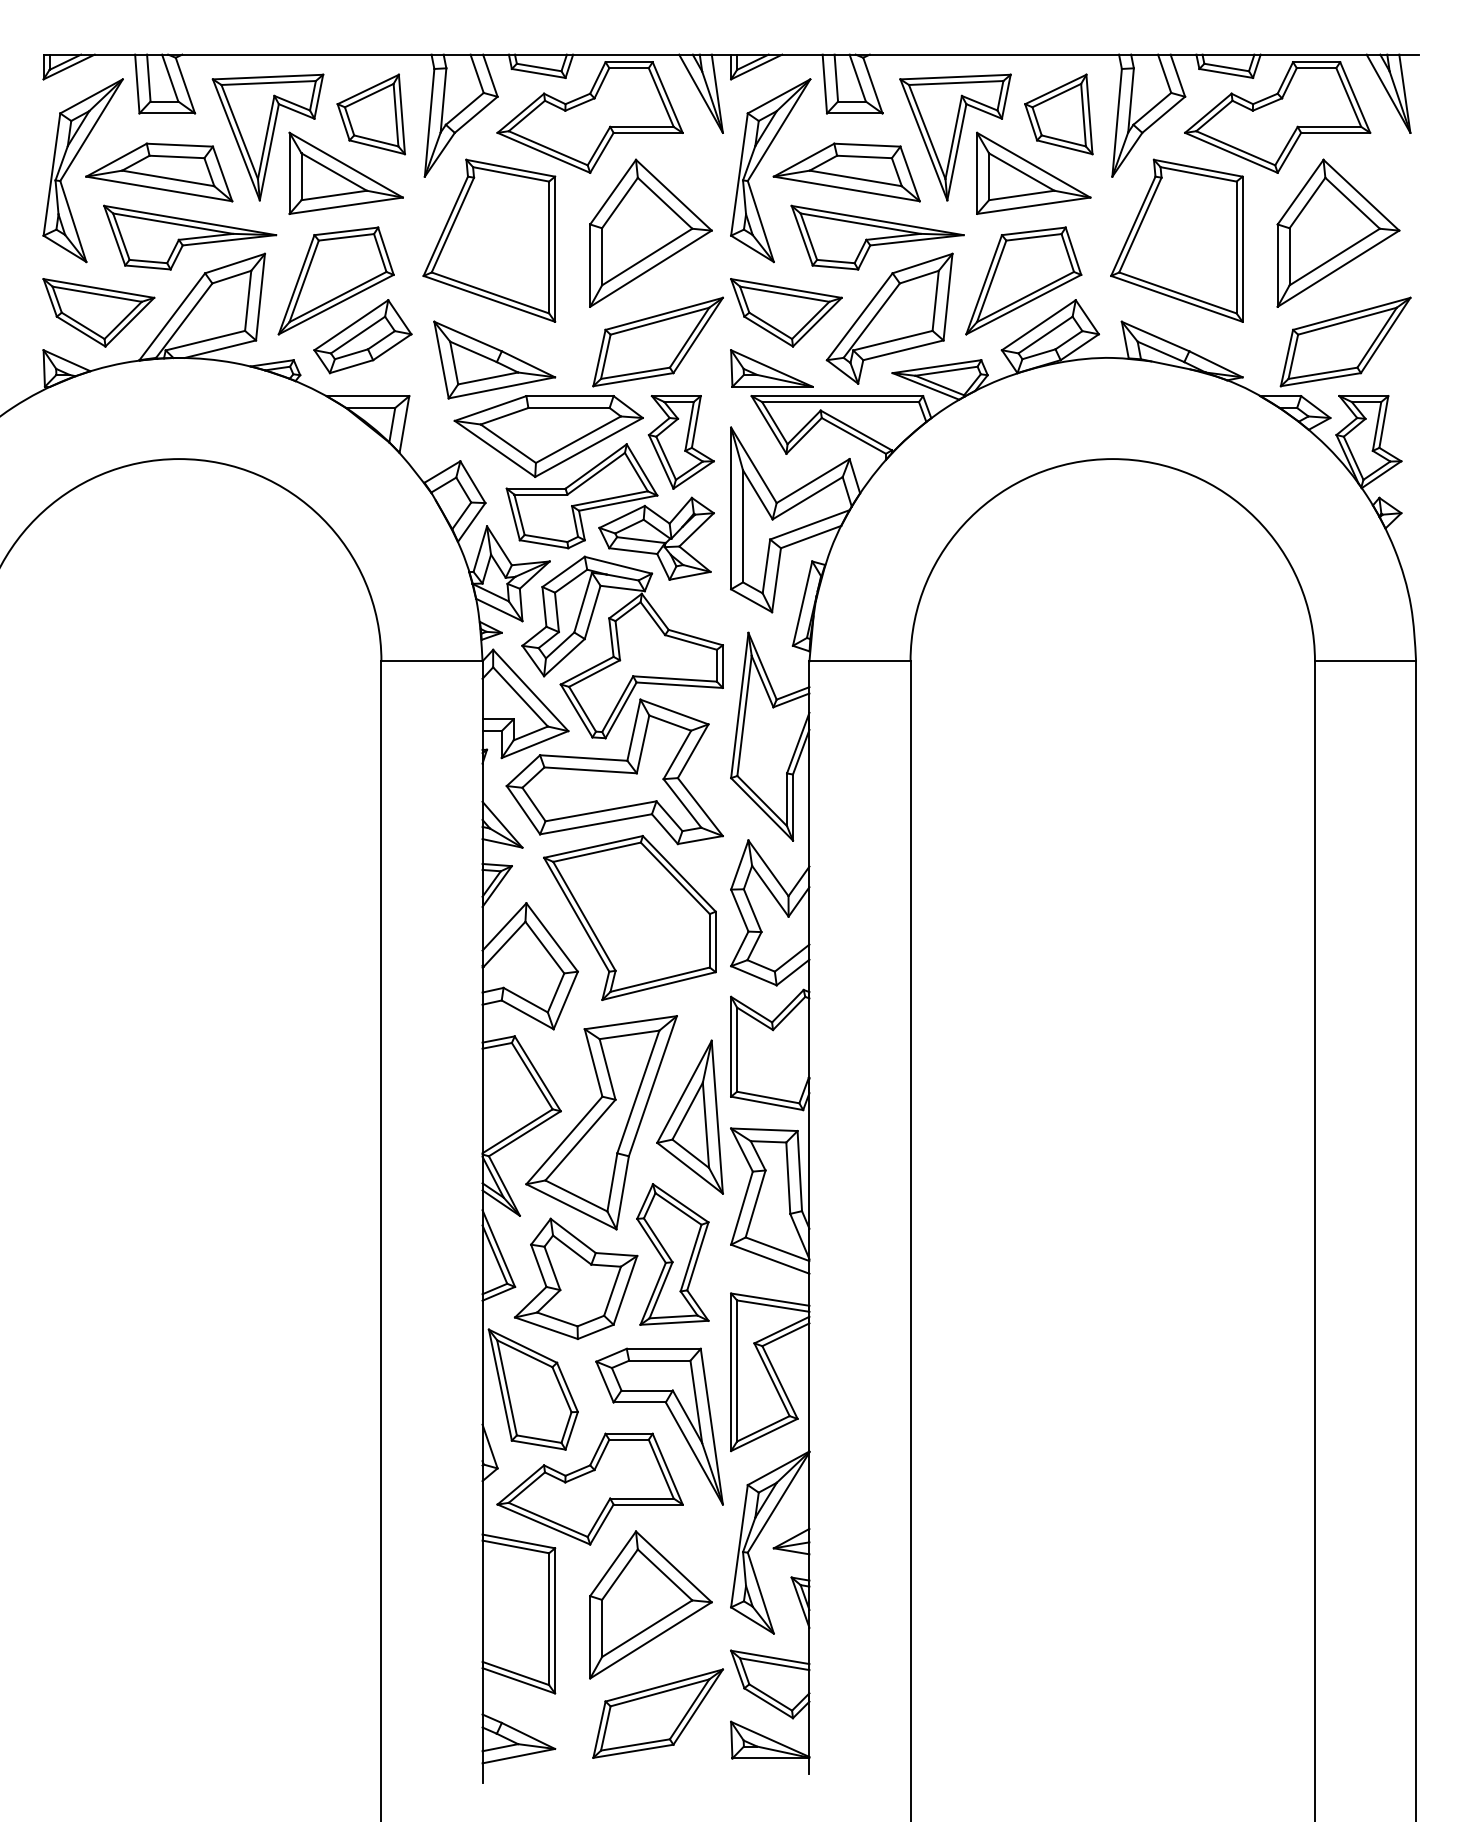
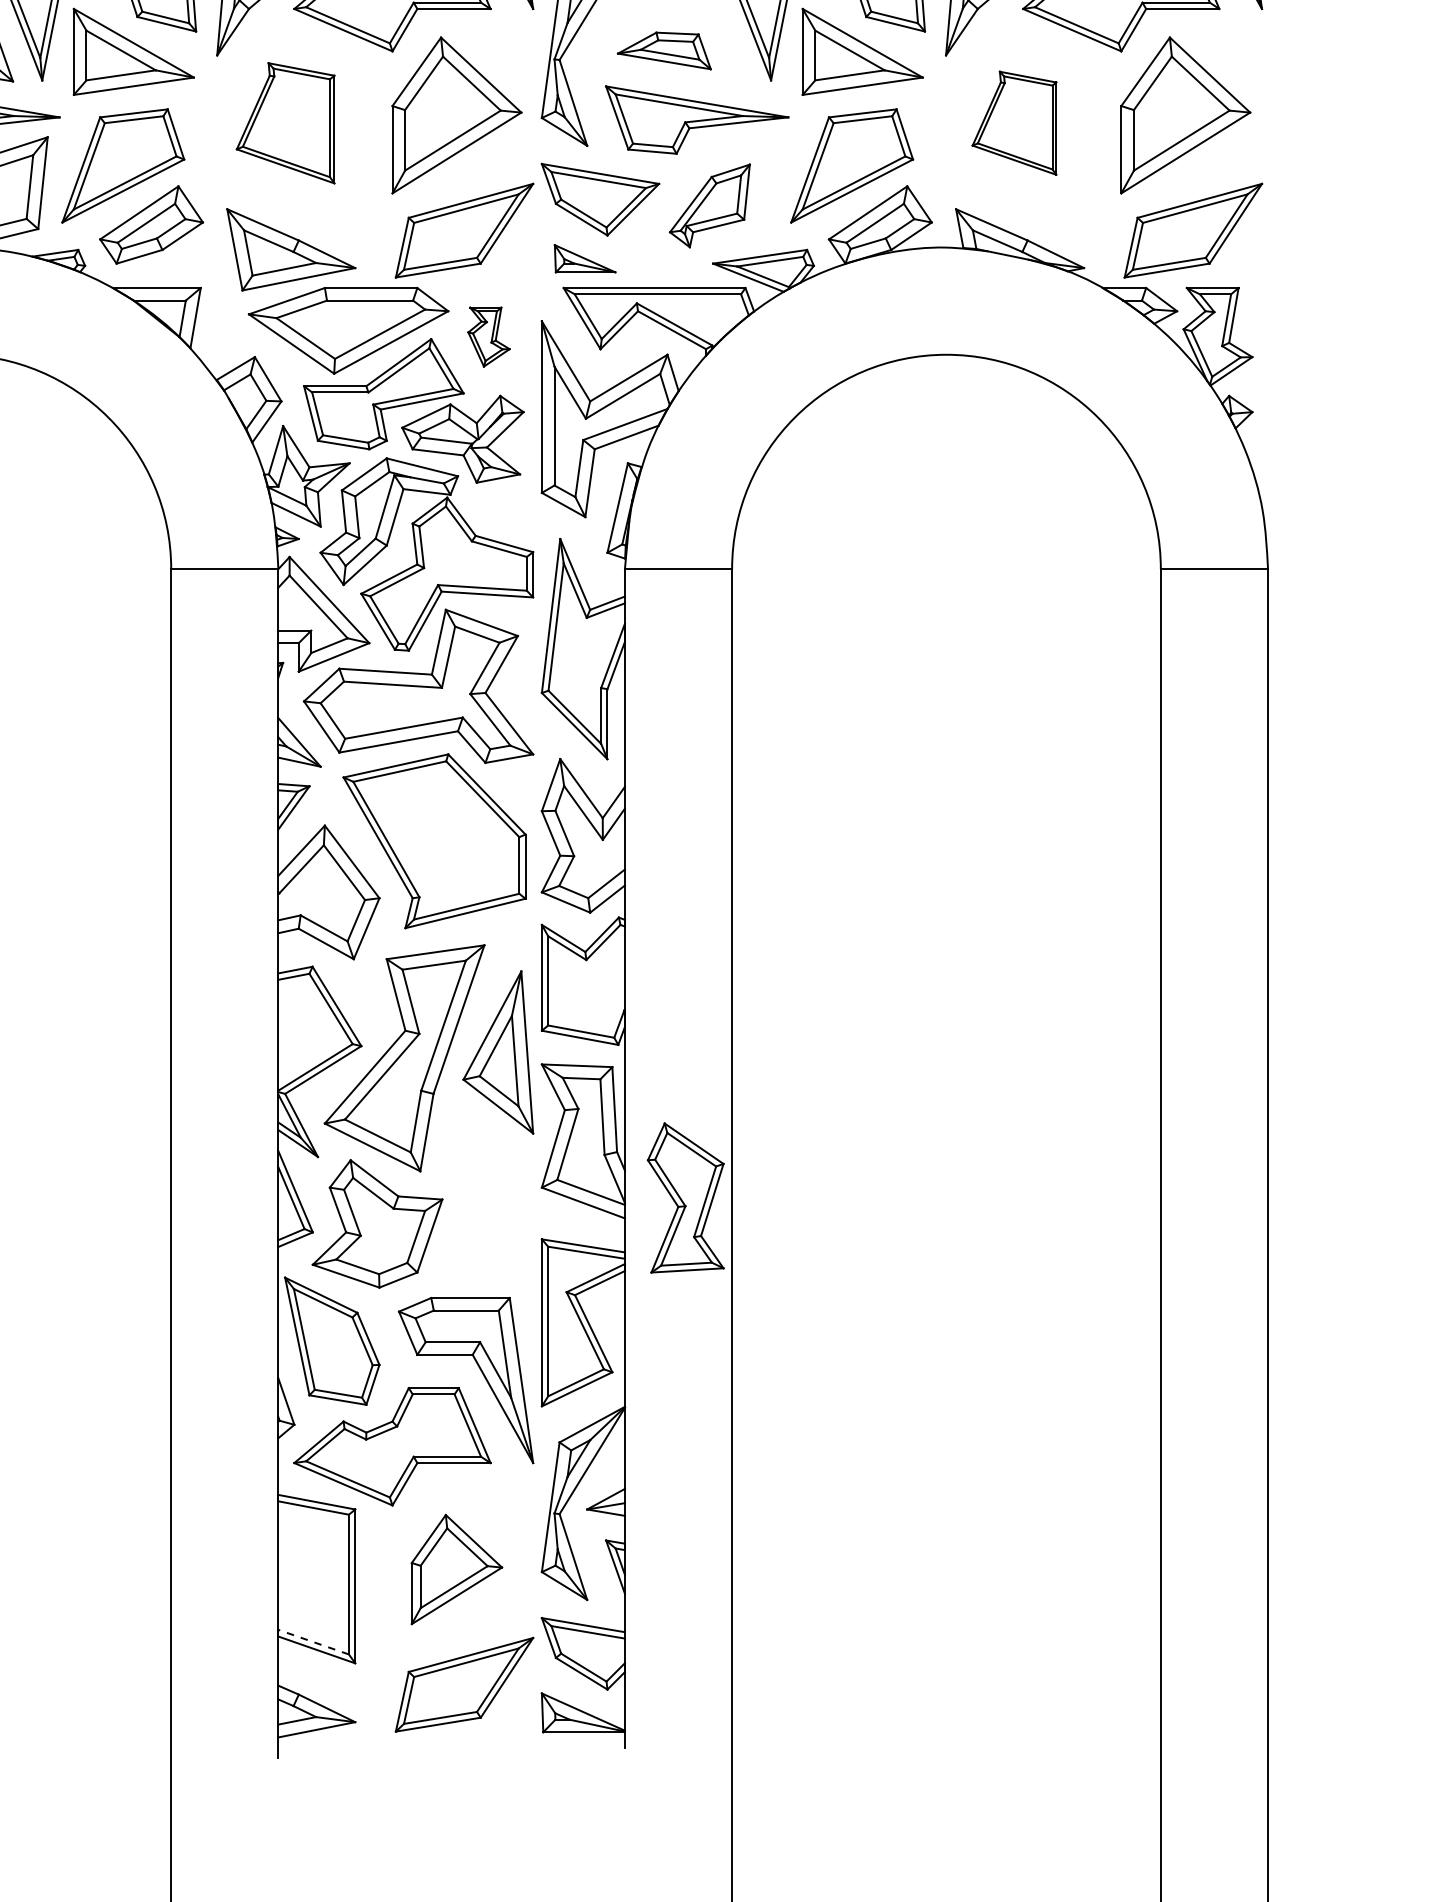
part: (846, 172) -> (664, 50), size x0.6
part: (489, 240) -> (285, 123), size x0.7
part: (1176, 240) -> (1014, 123), size x0.6
part: (889, 318) -> (709, 205), size x0.6
part: (771, 368) -> (584, 258), size x0.7
part: (680, 442) -> (488, 337), size x0.6
part: (672, 1254) -> (685, 1198), moved
part: (650, 1604) -> (456, 1569), size x0.7
line: (515, 1673) -> (313, 1642), solid -> dashed

